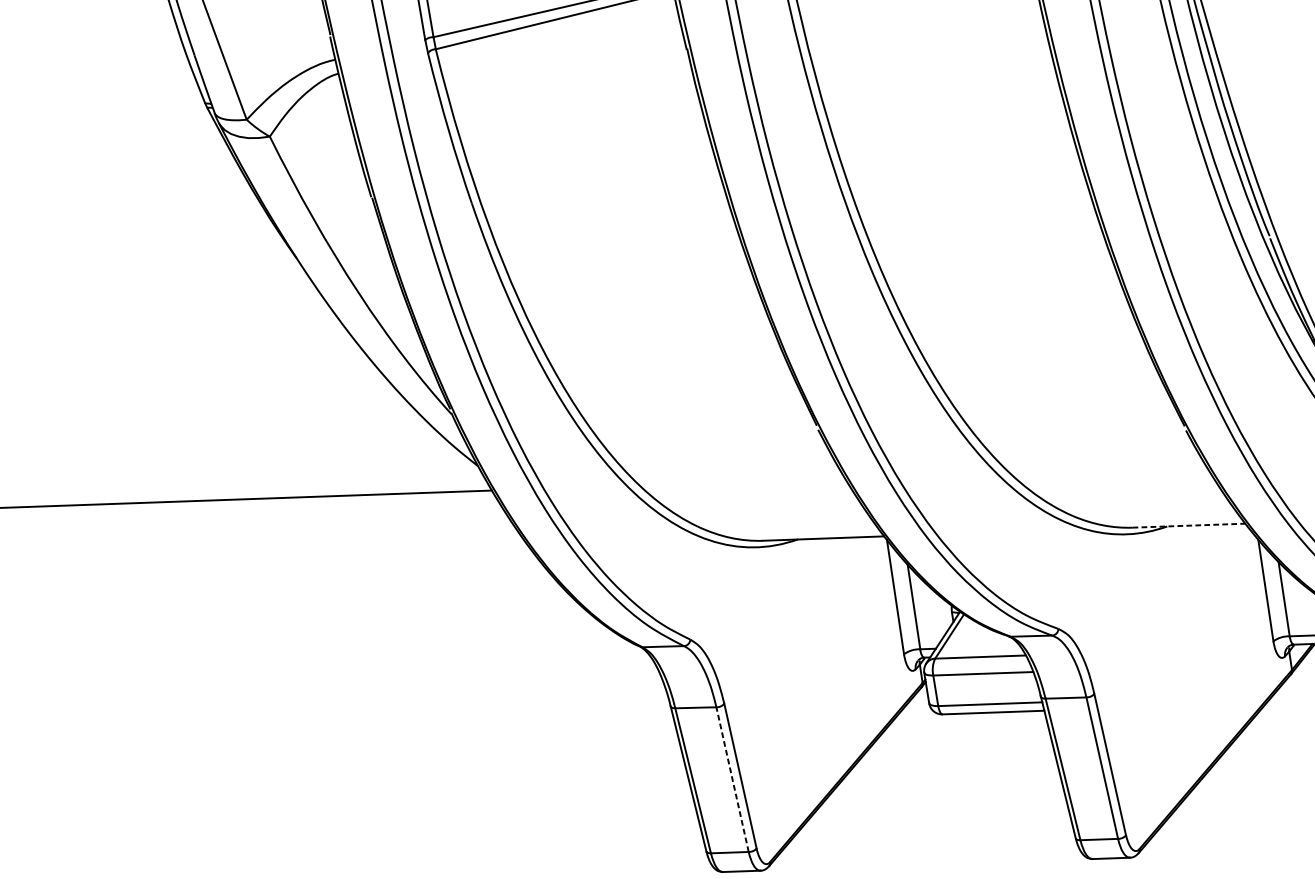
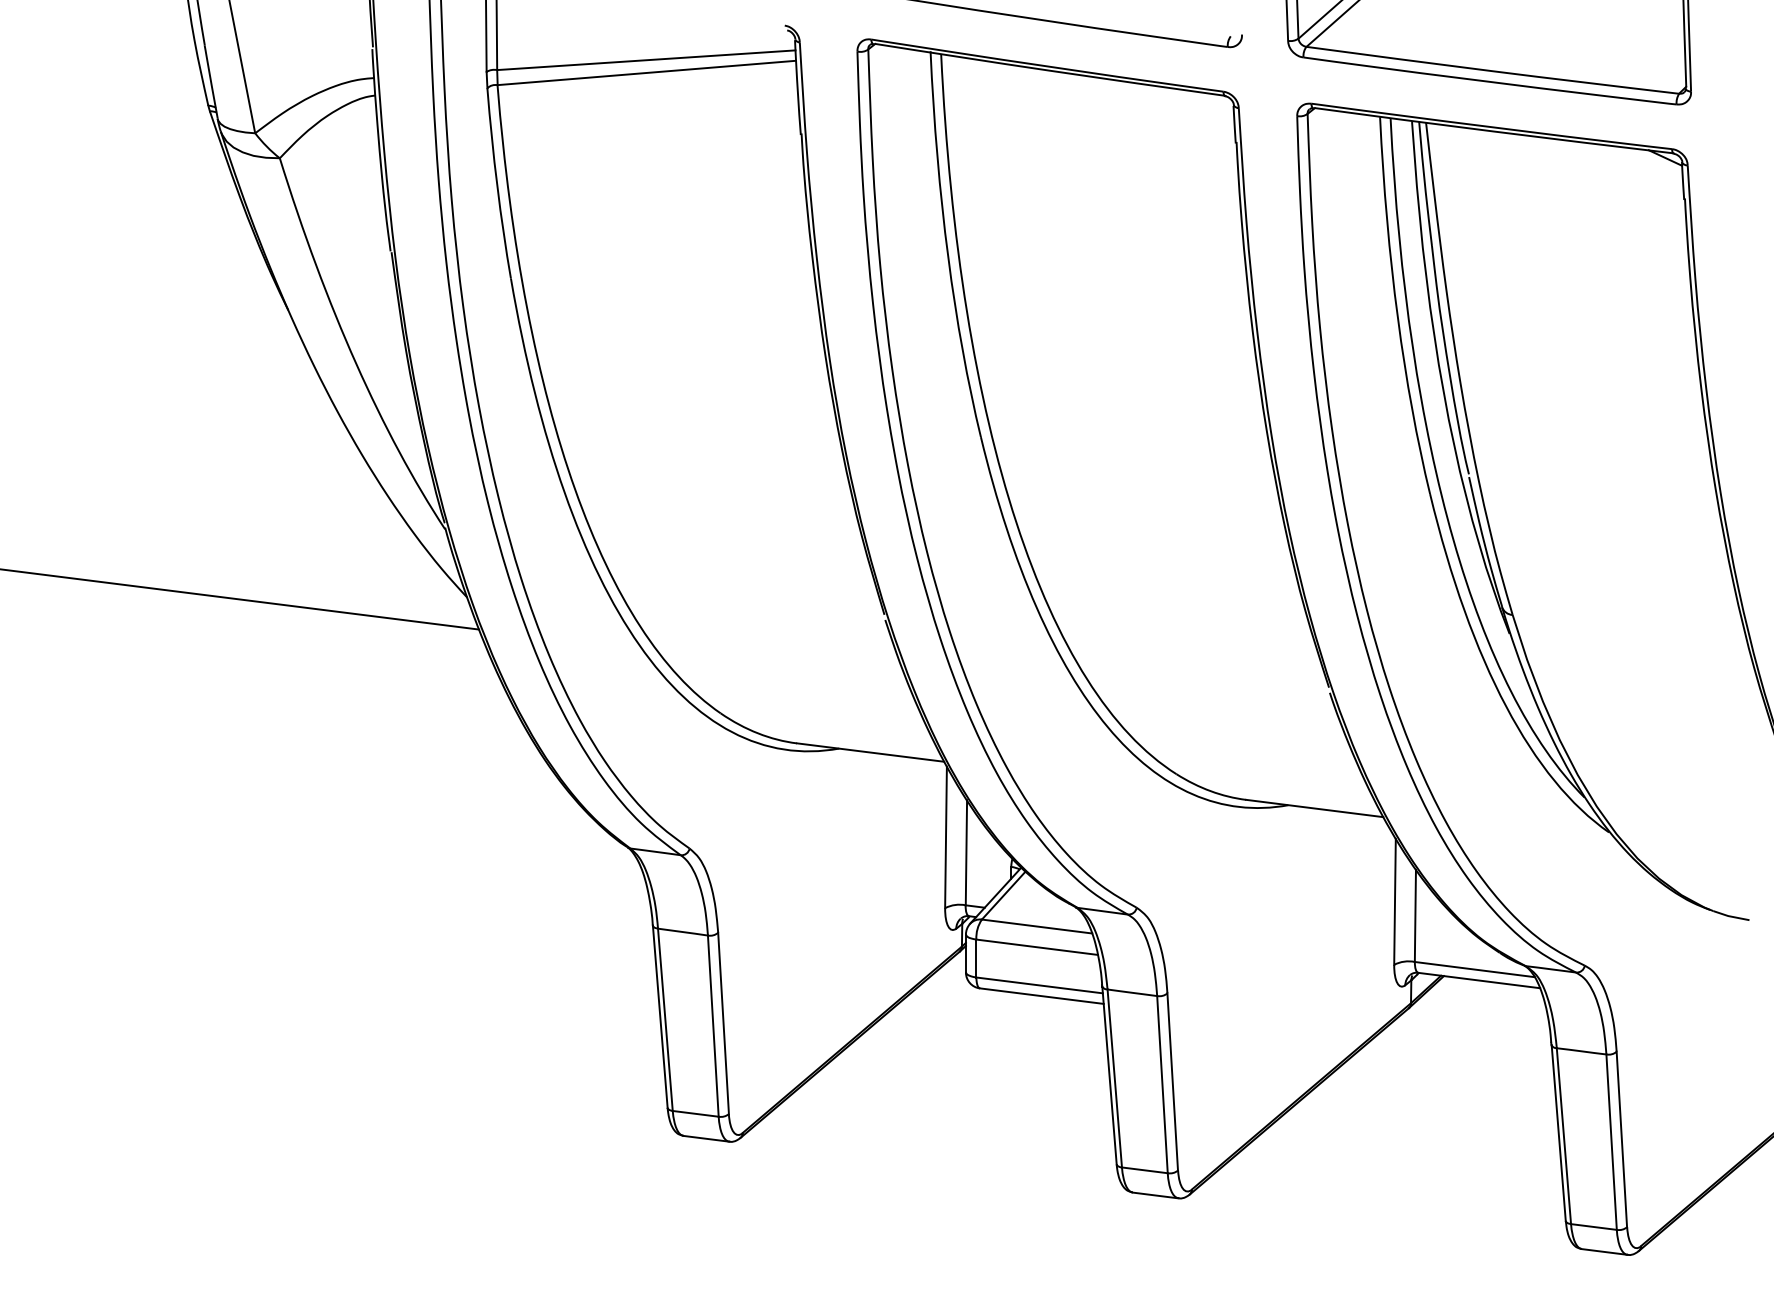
line: (1189, 525) -> (1315, 808), dashed -> solid
line: (732, 779) -> (713, 1026), dashed -> solid

